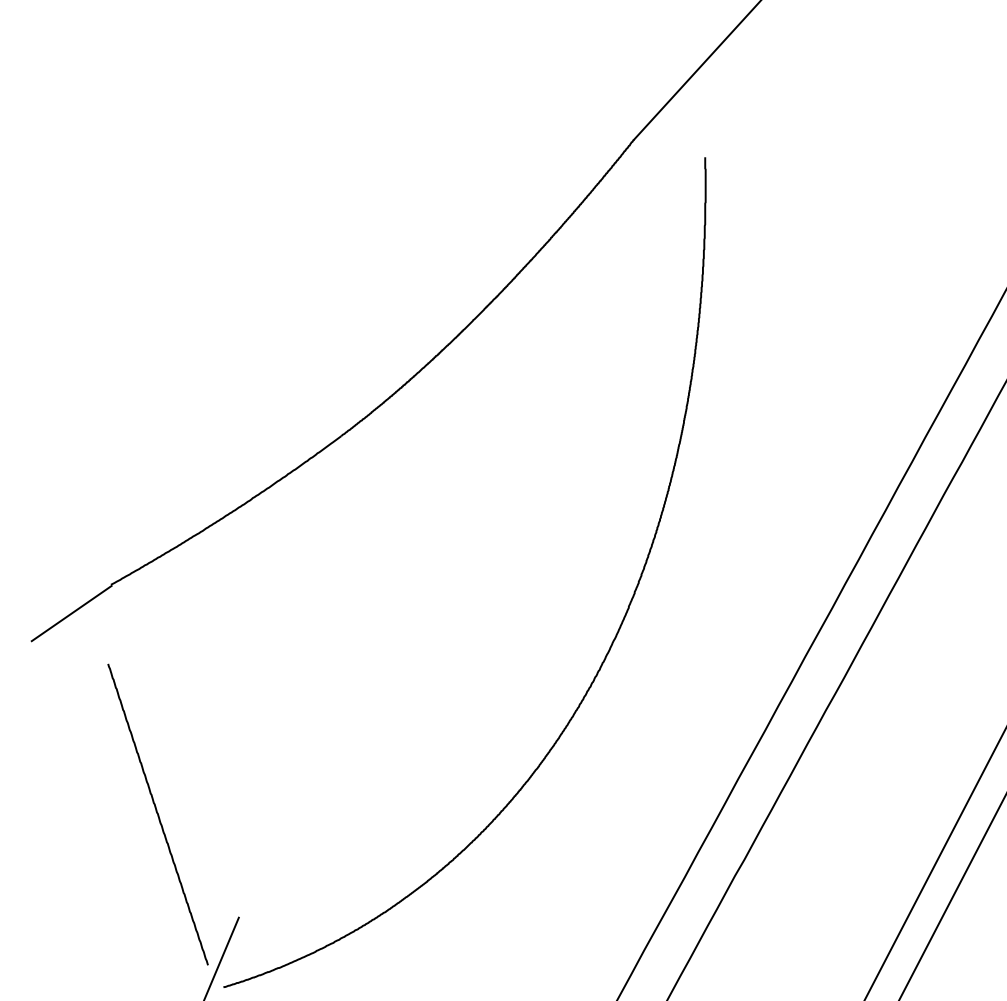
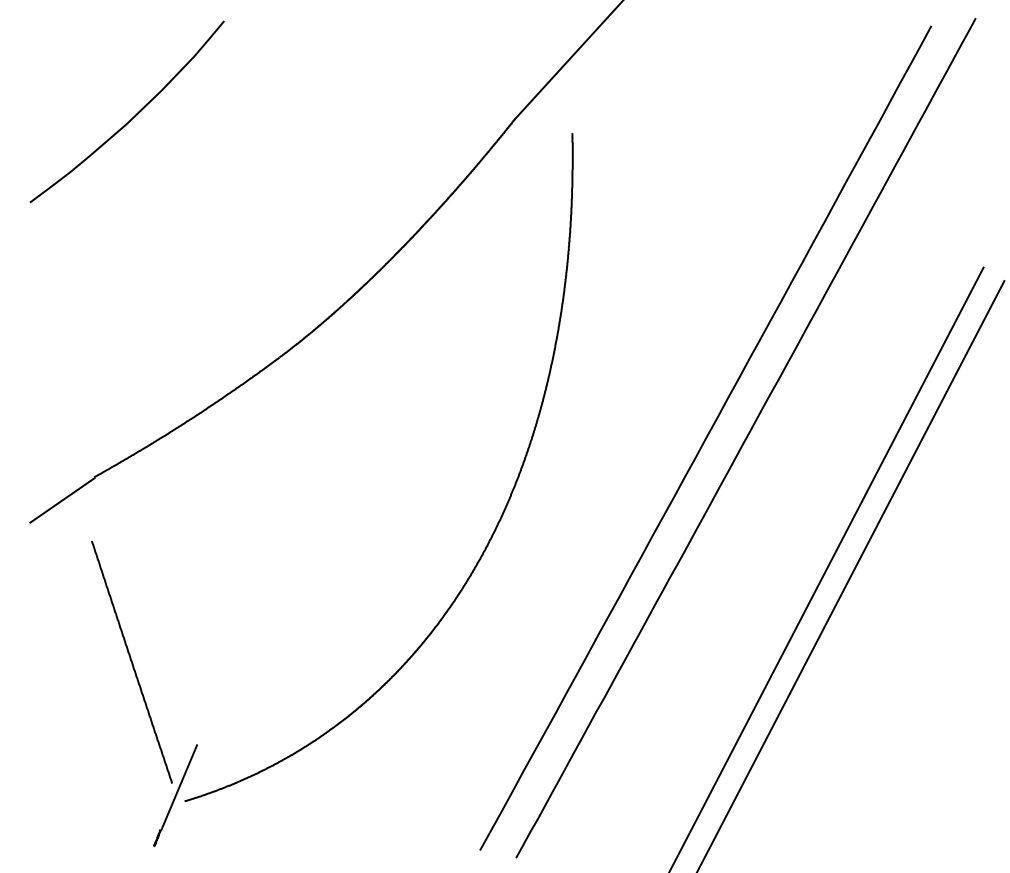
curve: (158, 137) -> (132, 117), added

